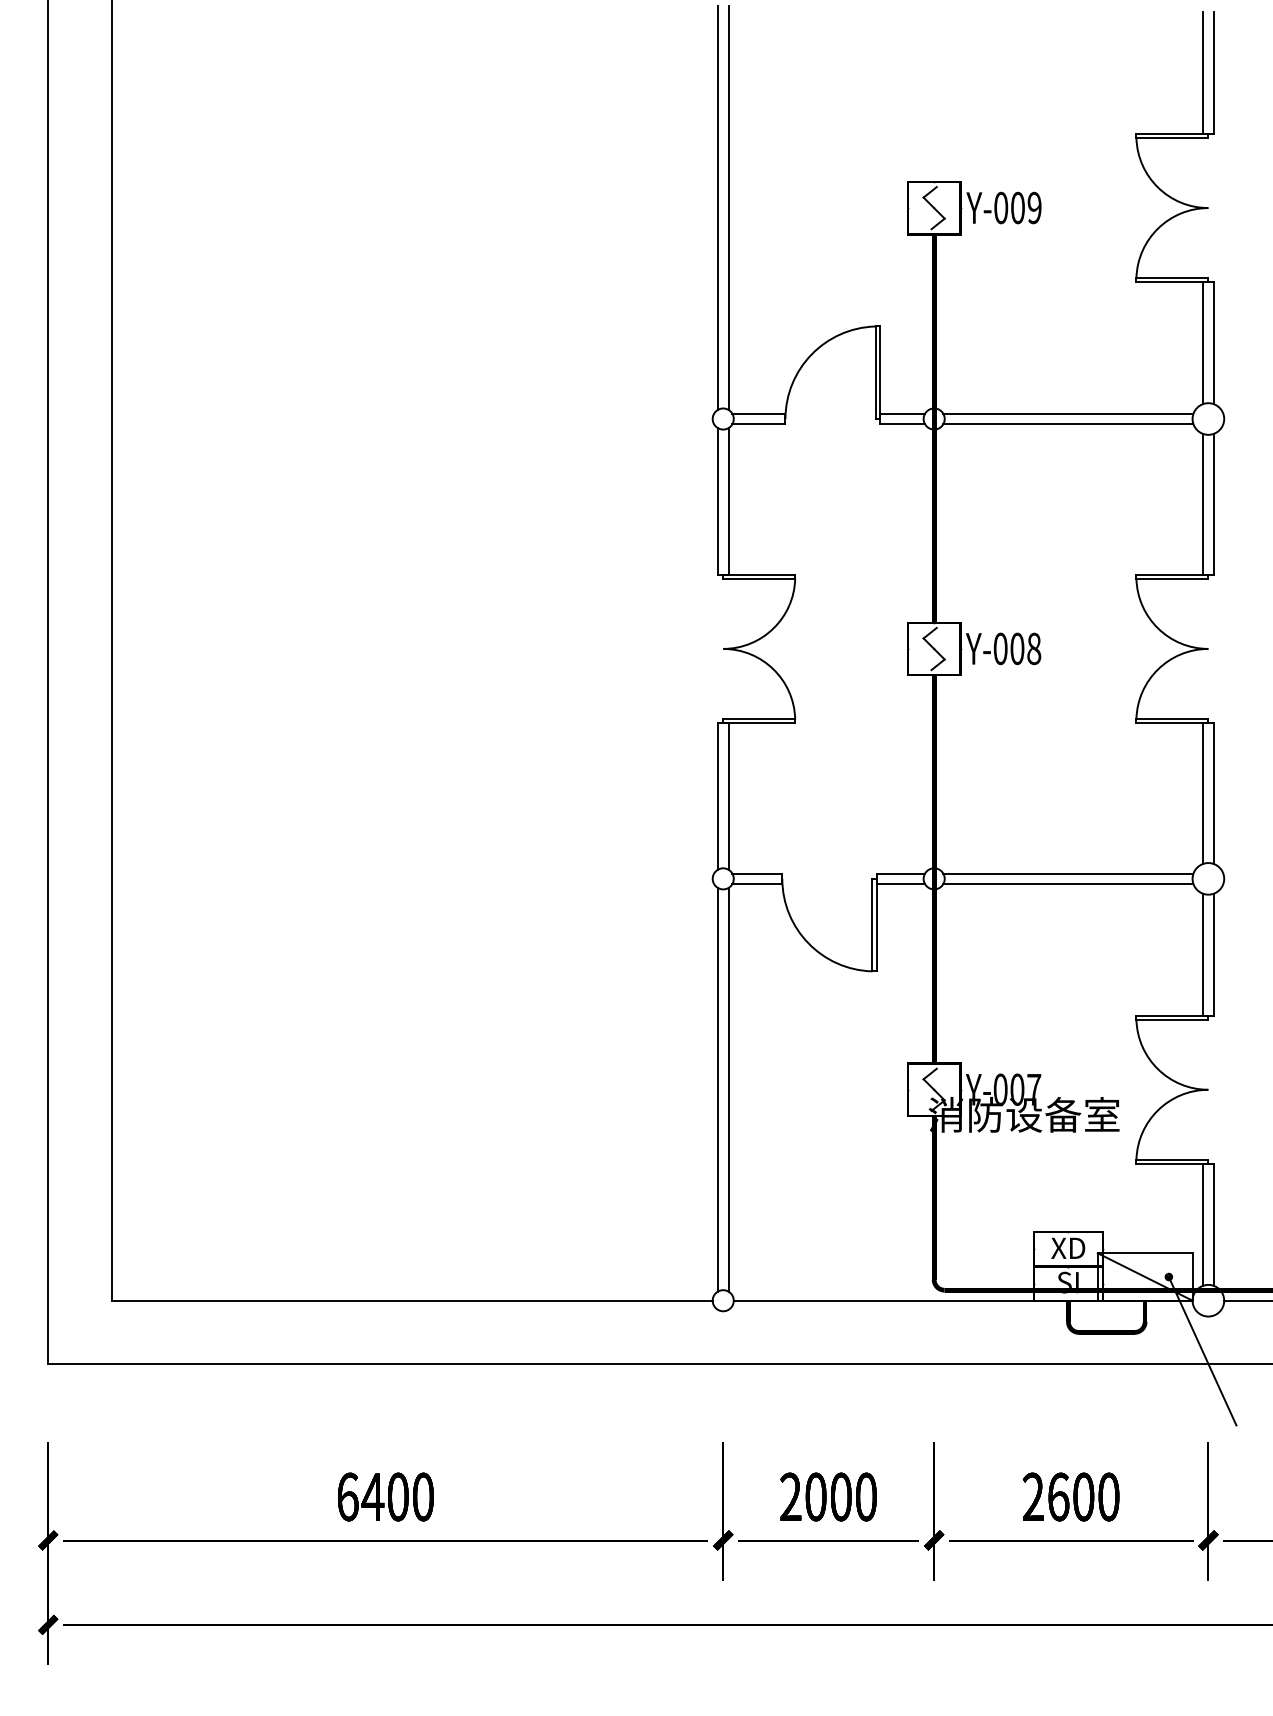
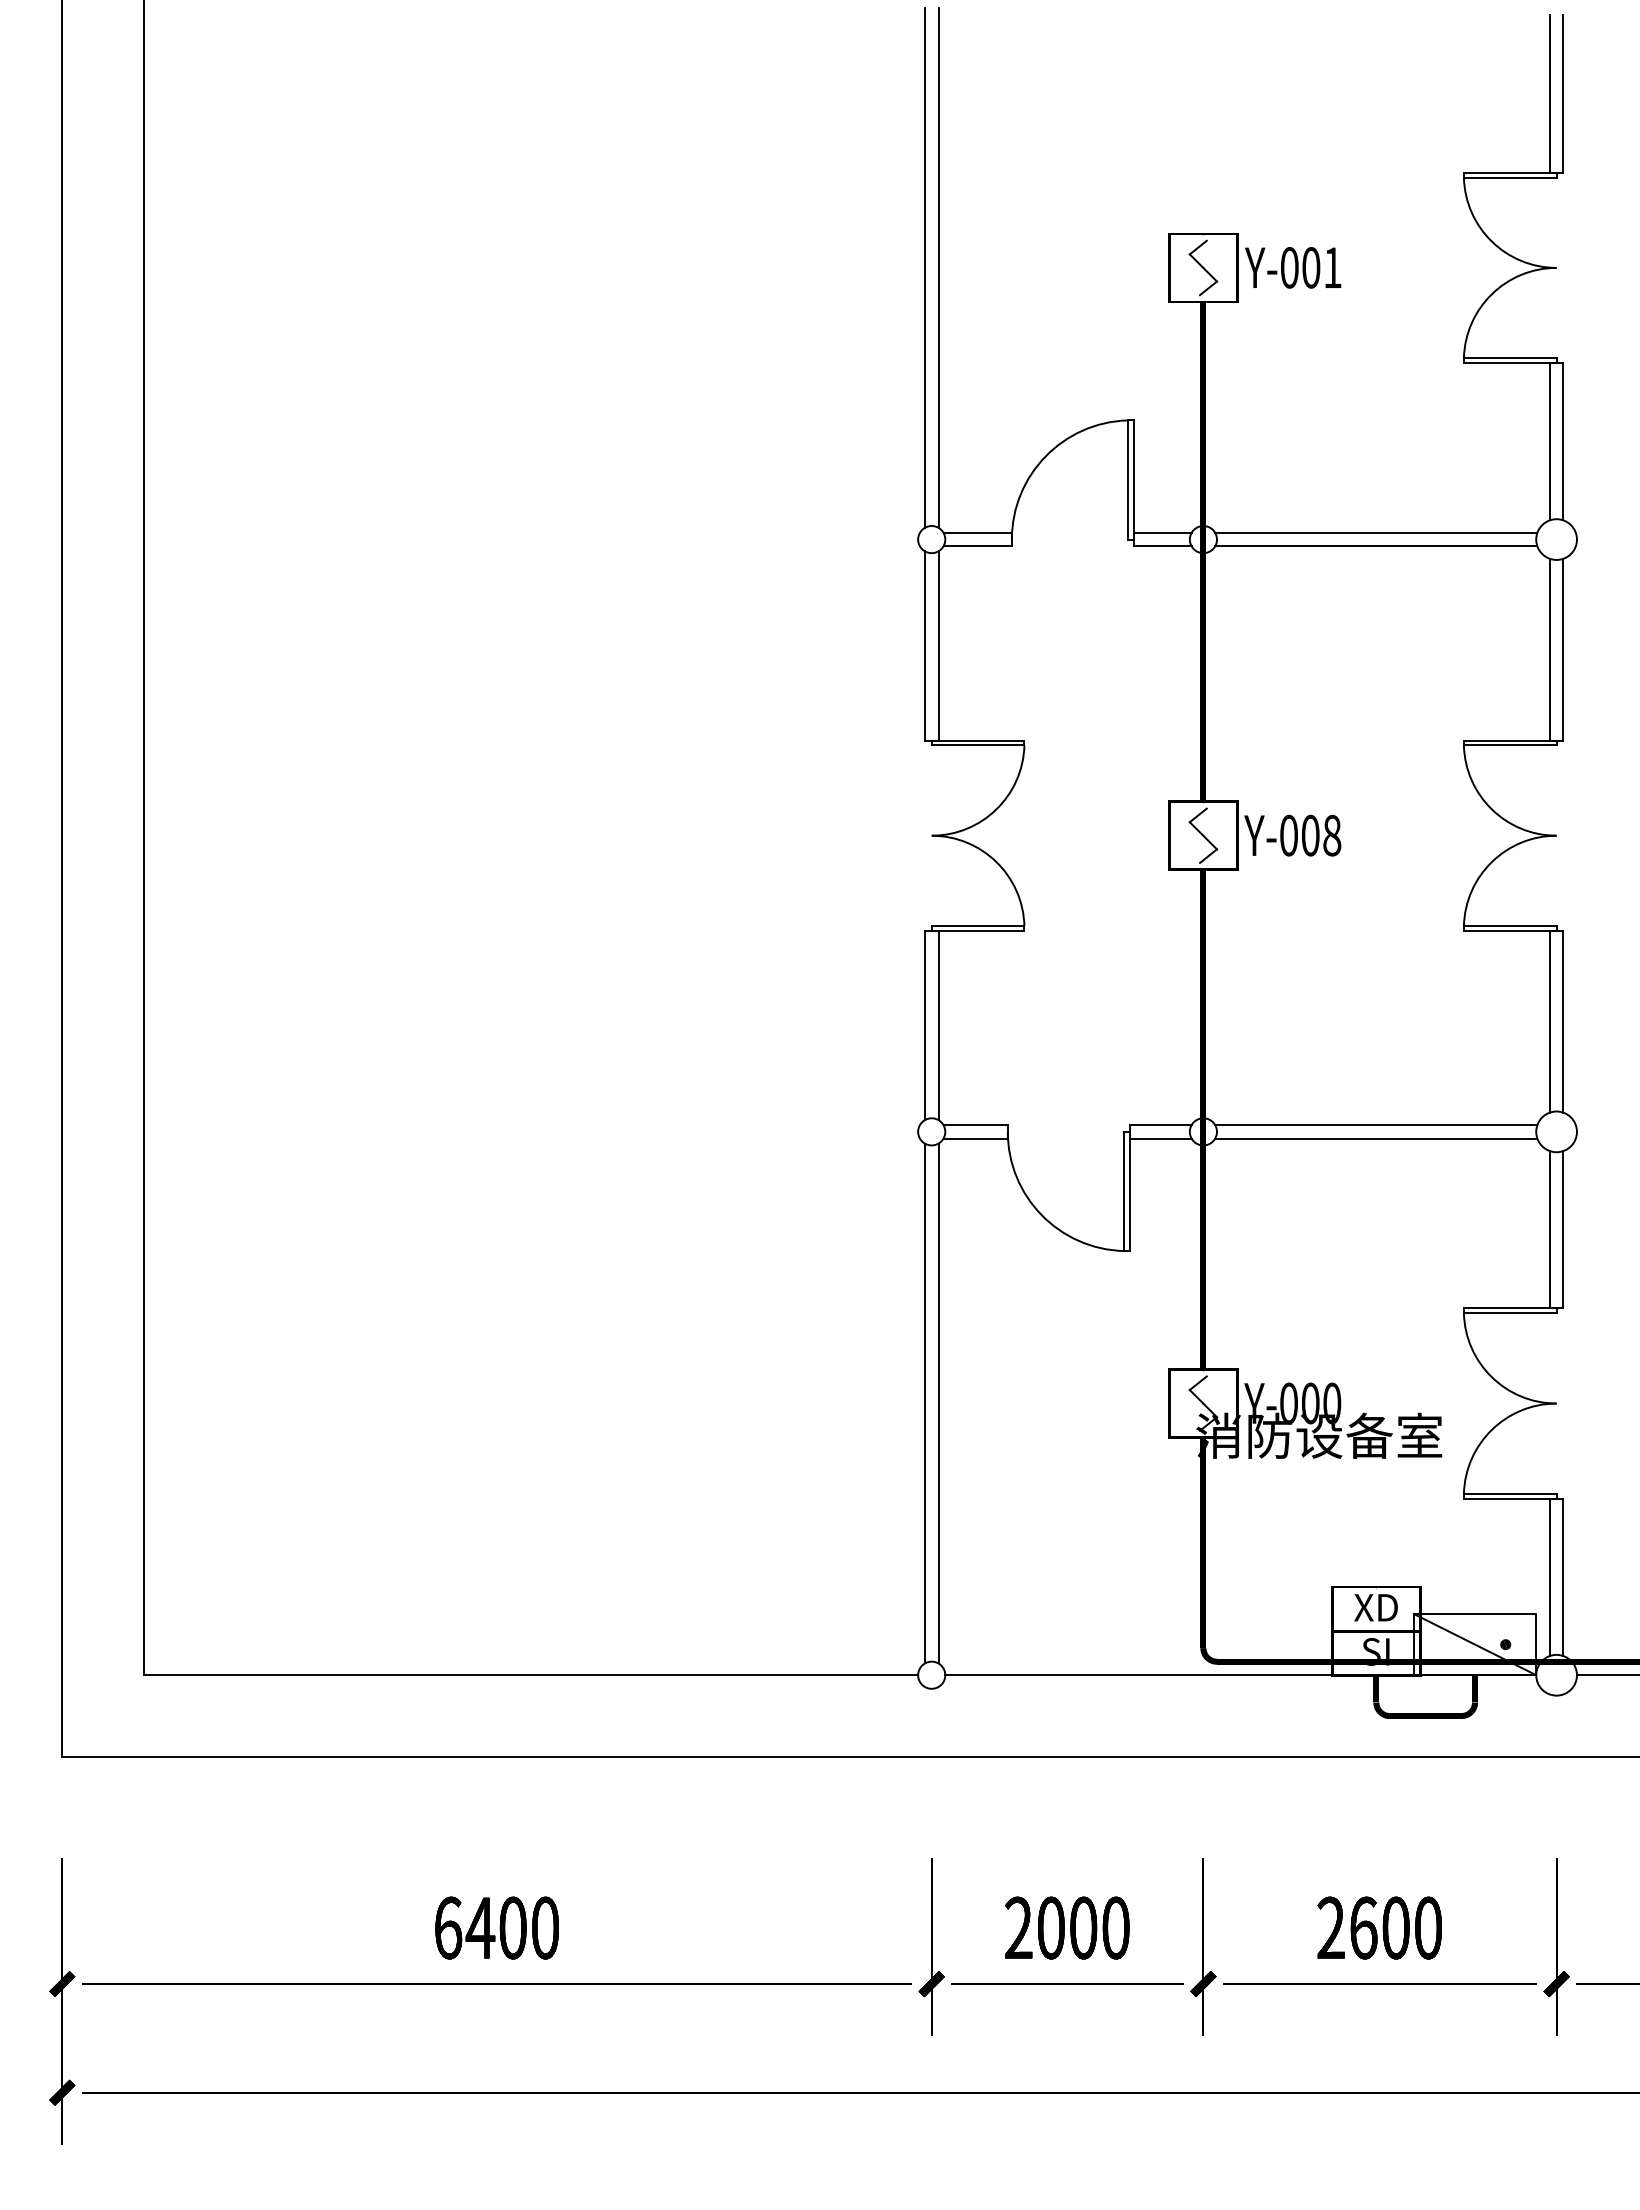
text: (1034, 207) -> (1332, 267), Y-009 -> Y-001
text: (1034, 1089) -> (1332, 1403), Y-007 -> Y-000
line: (1202, 1350) -> (1548, 1739), removed

